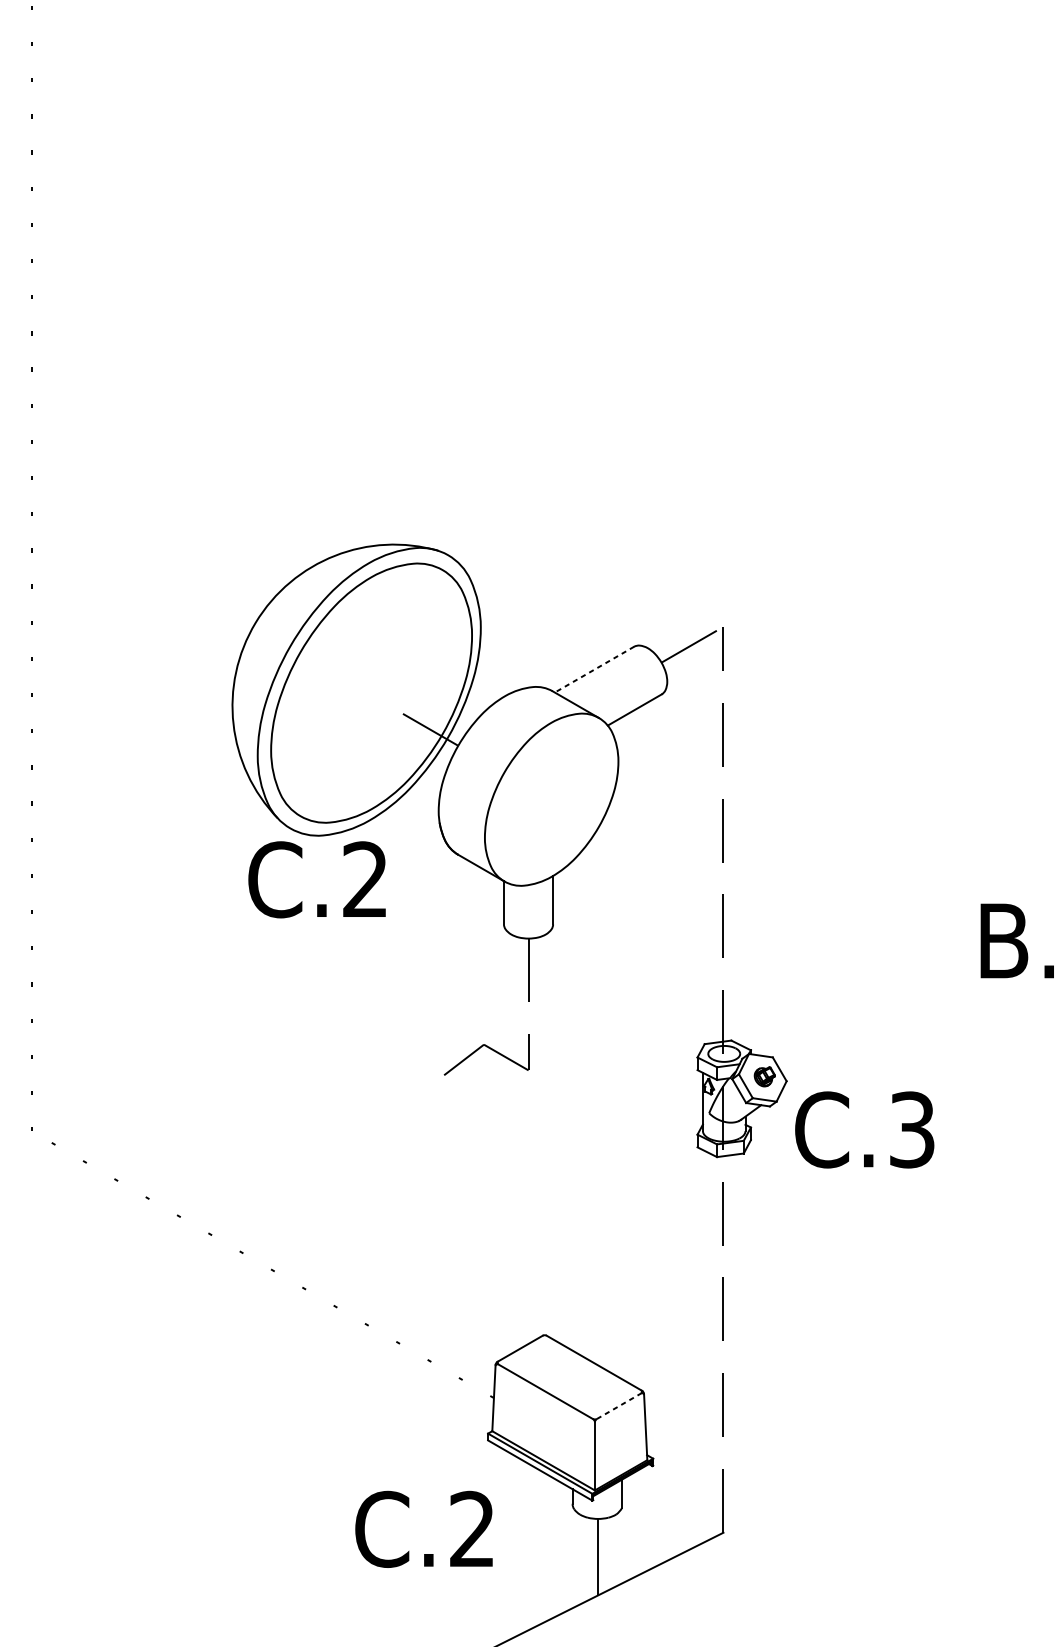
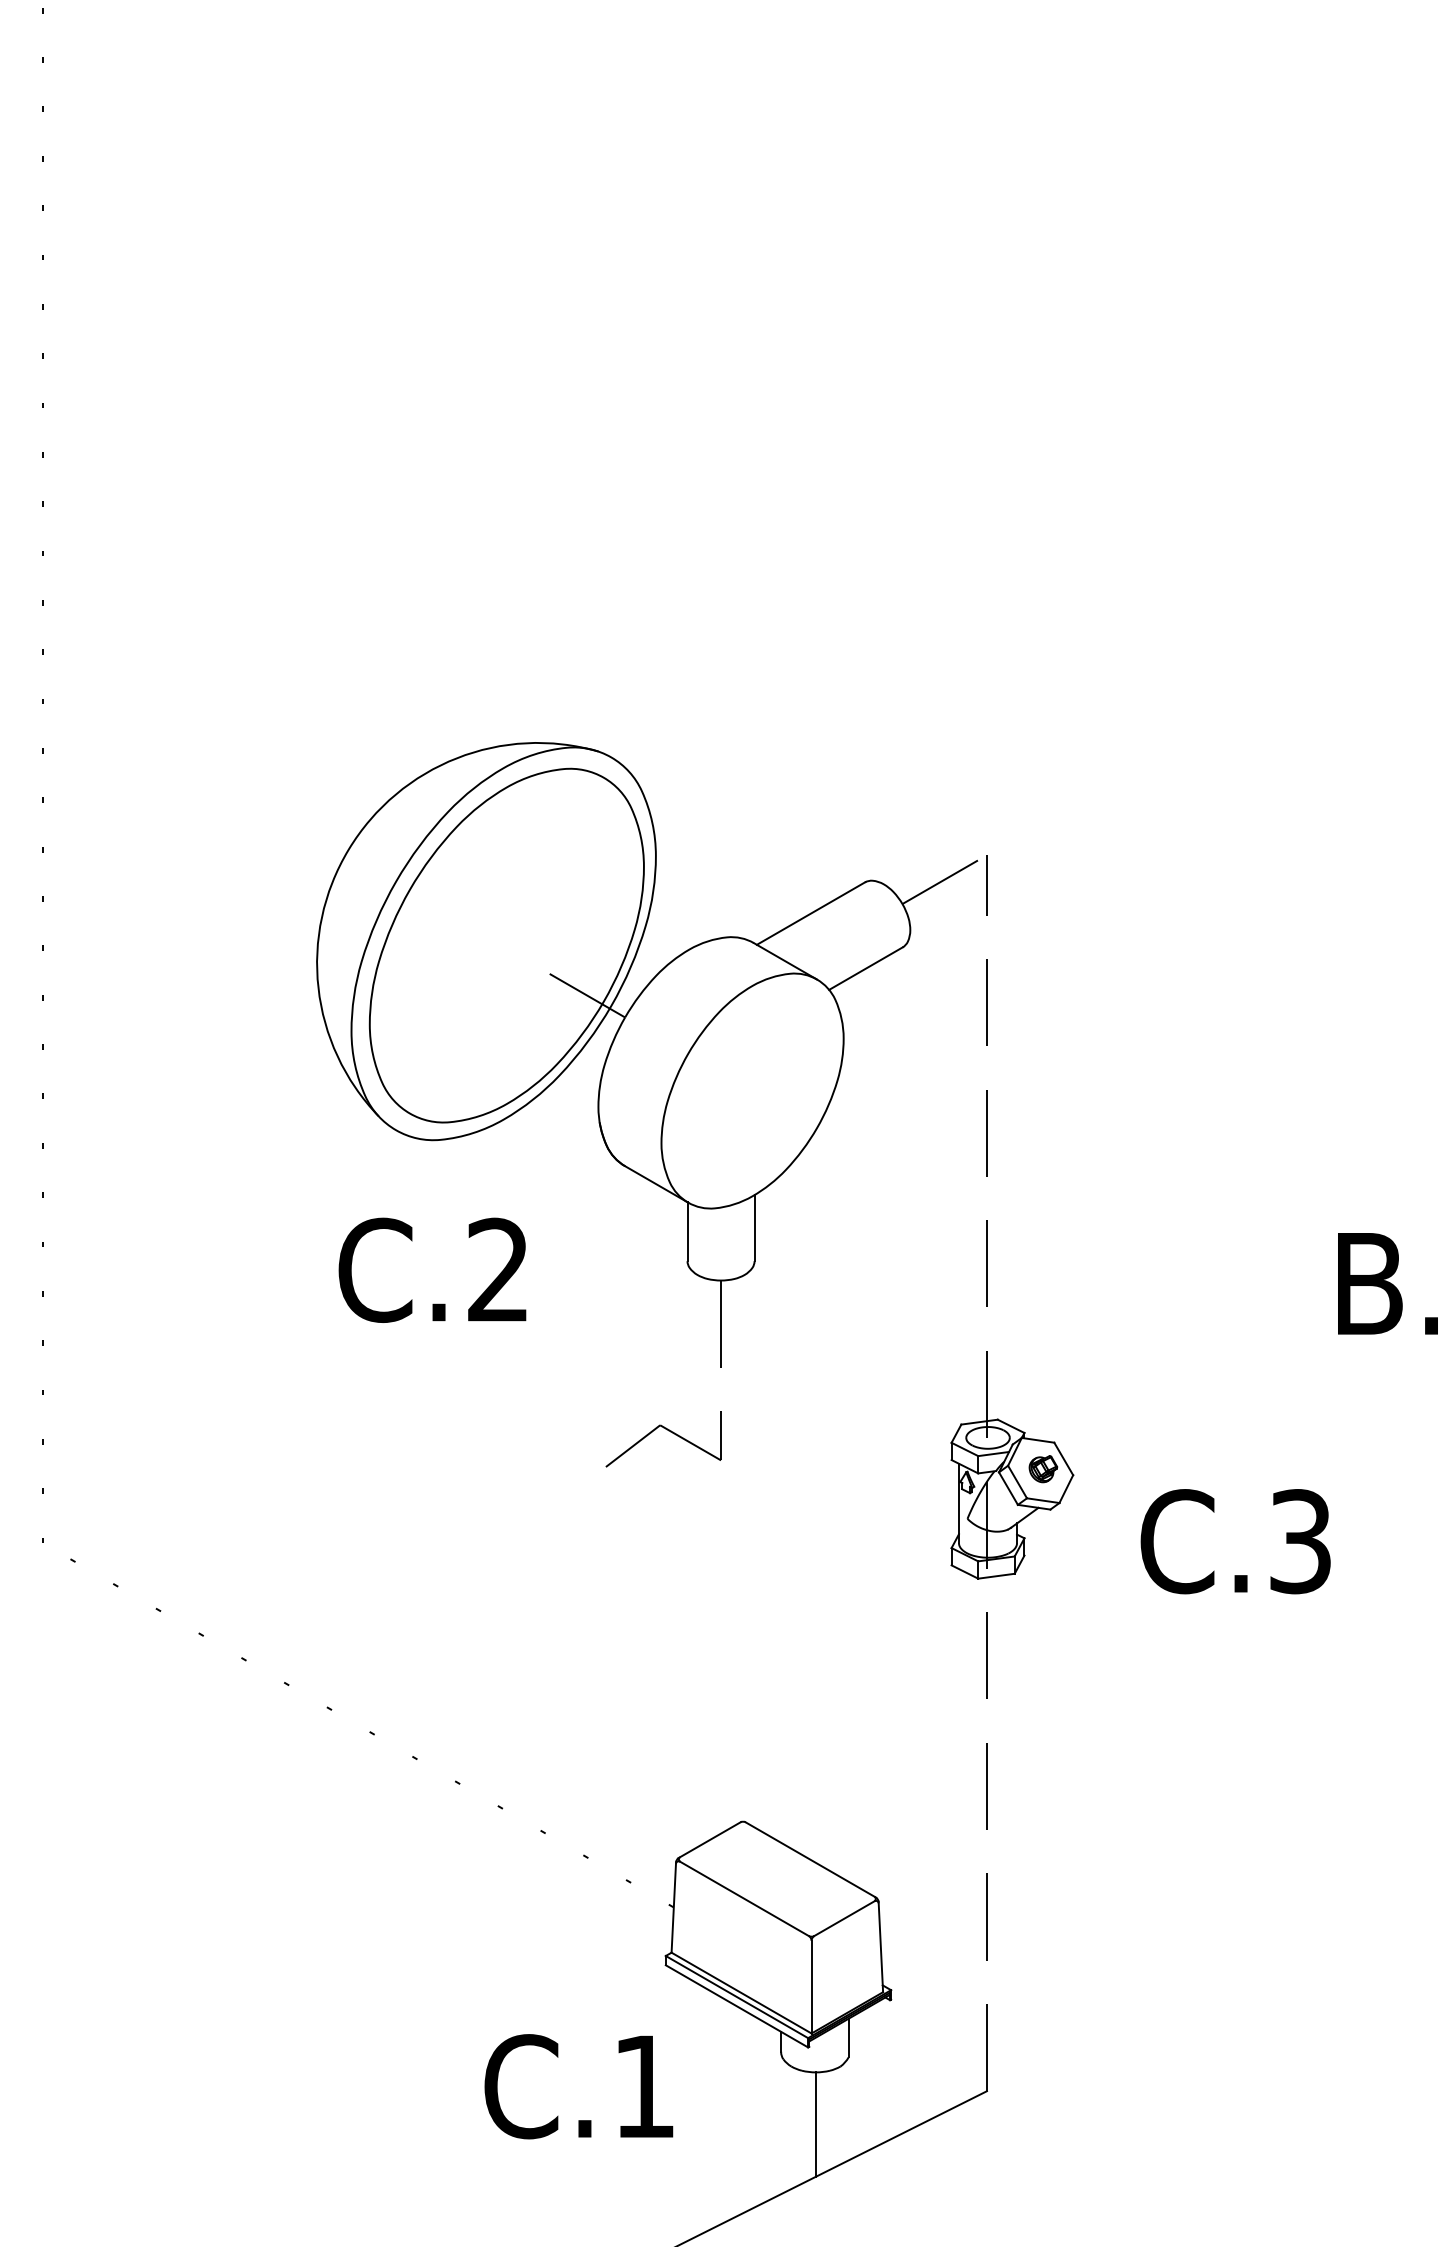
line: (594, 669) -> (811, 913), dashed -> solid
text: (317, 879) -> (432, 1269), moved
text: (864, 1129) -> (1235, 1541), moved
line: (619, 1406) -> (844, 1918), dashed -> solid
text: (471, 1528) -> (643, 2085), C.2 -> C.1

